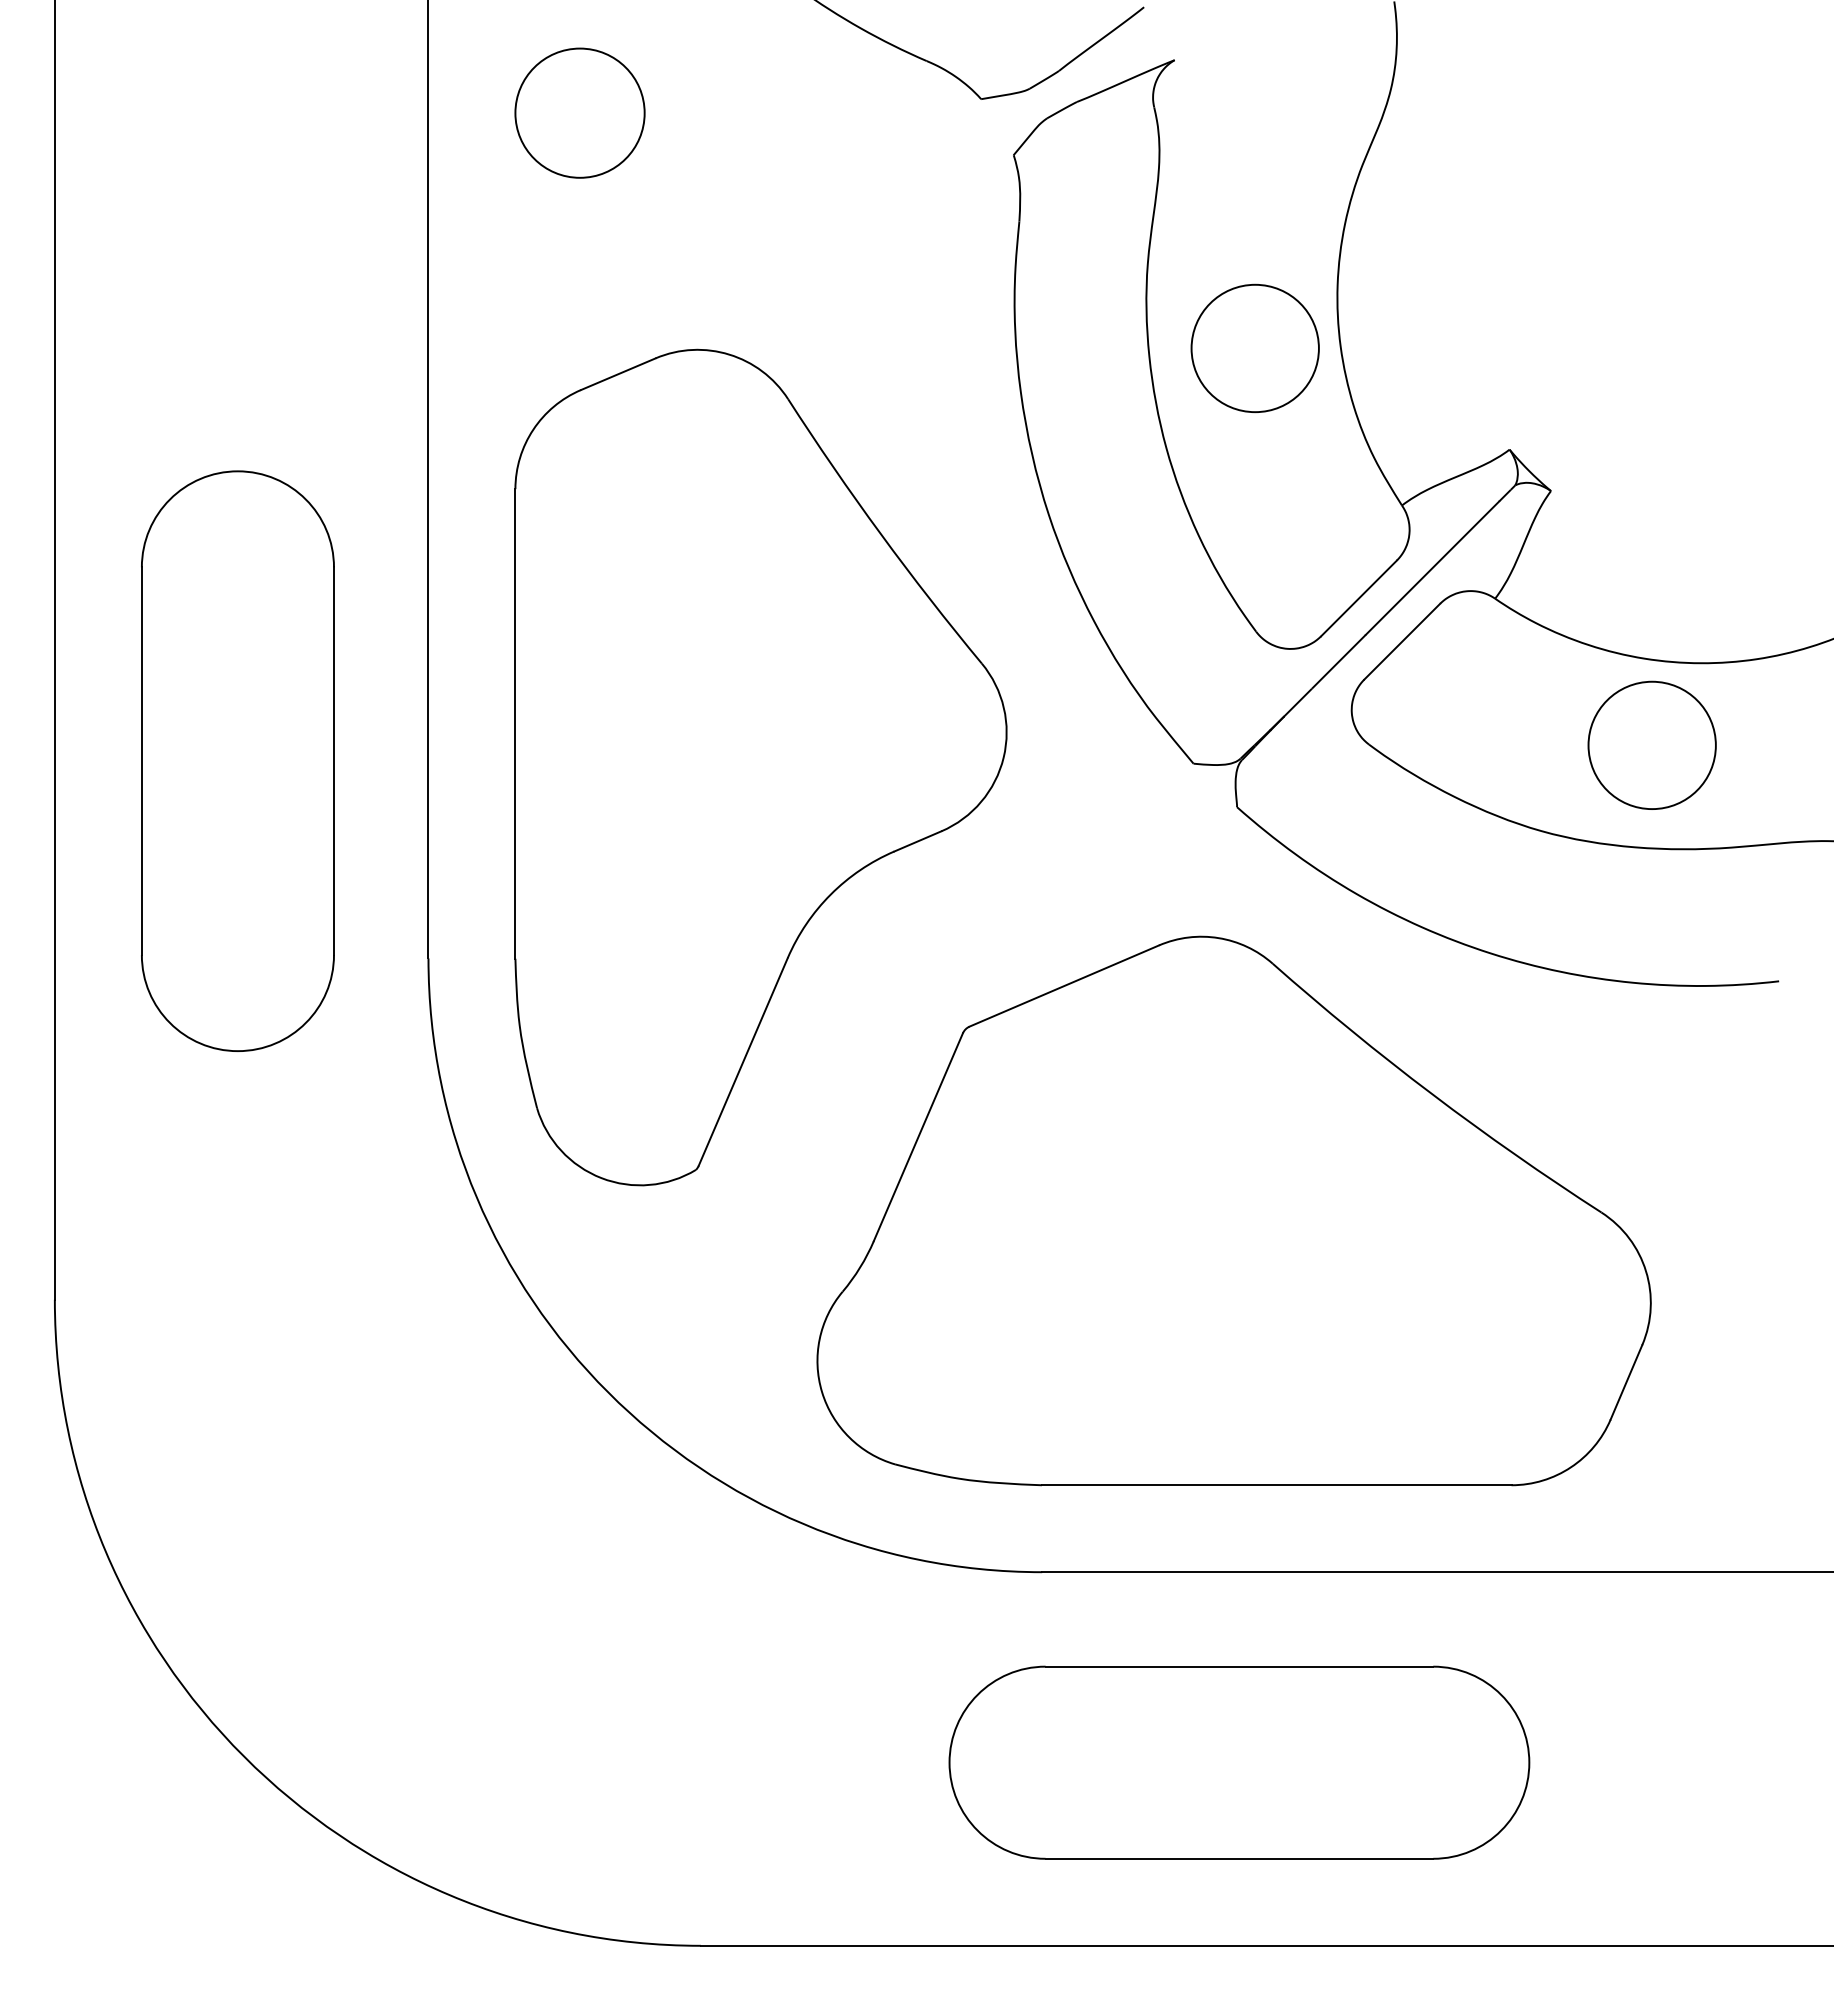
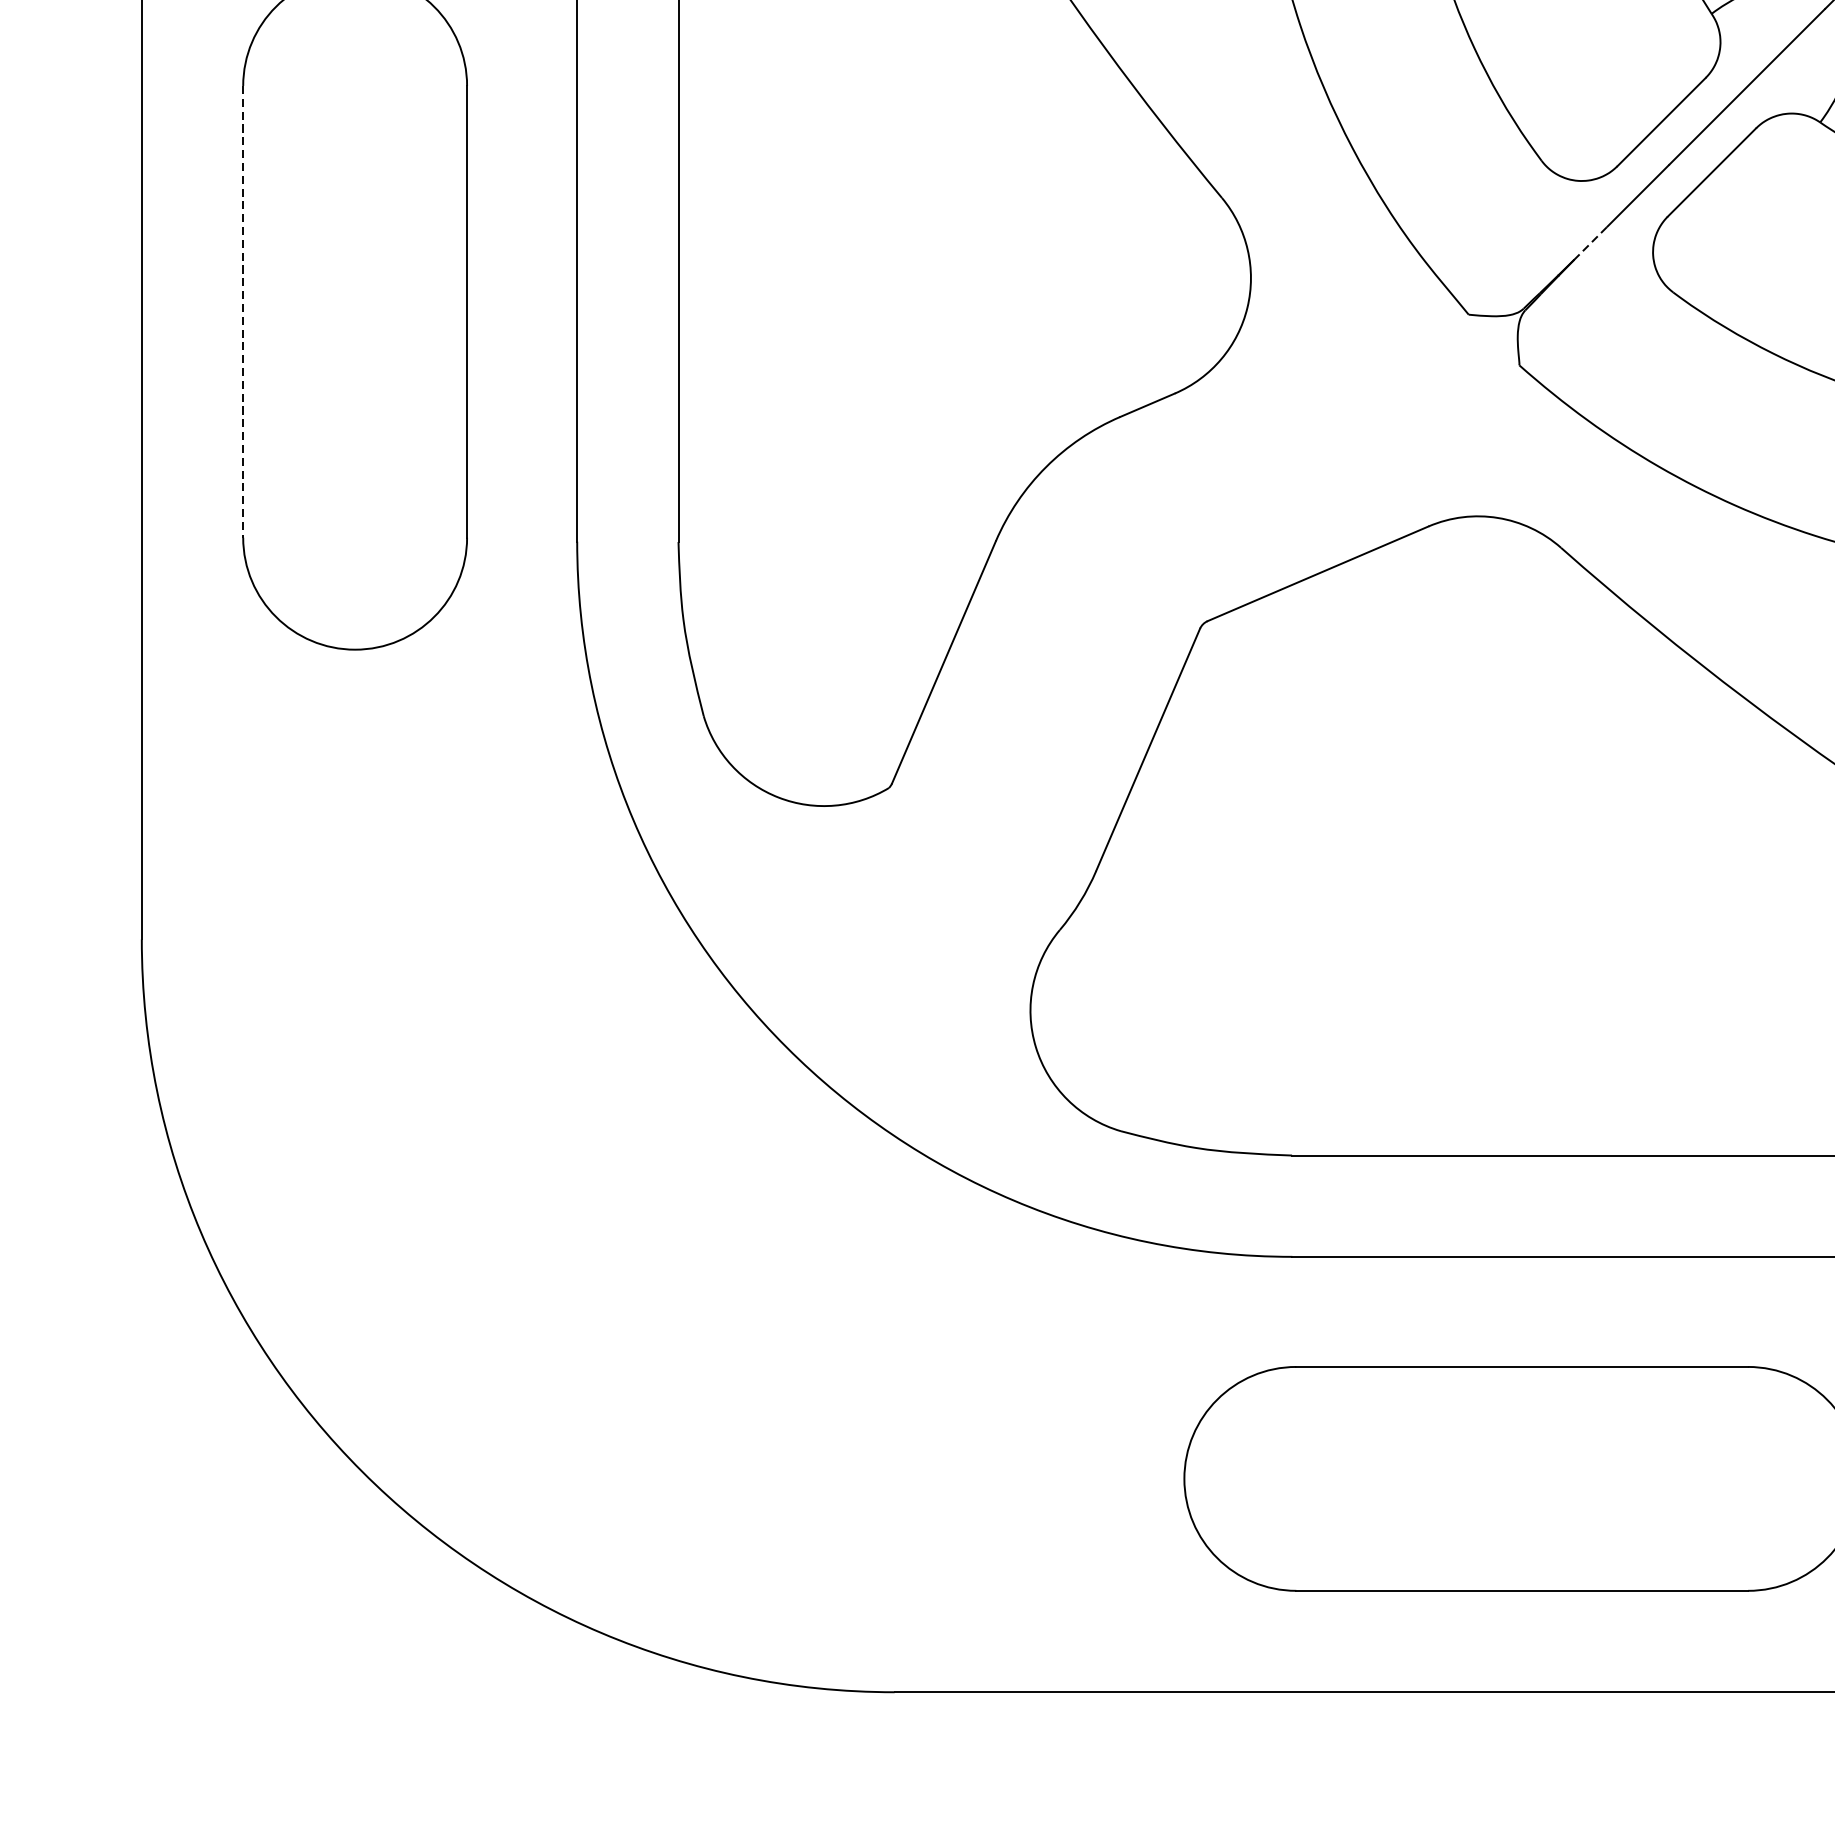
line: (1297, 702) -> (1589, 243), solid -> dashed
line: (141, 761) -> (242, 312), solid -> dashed

